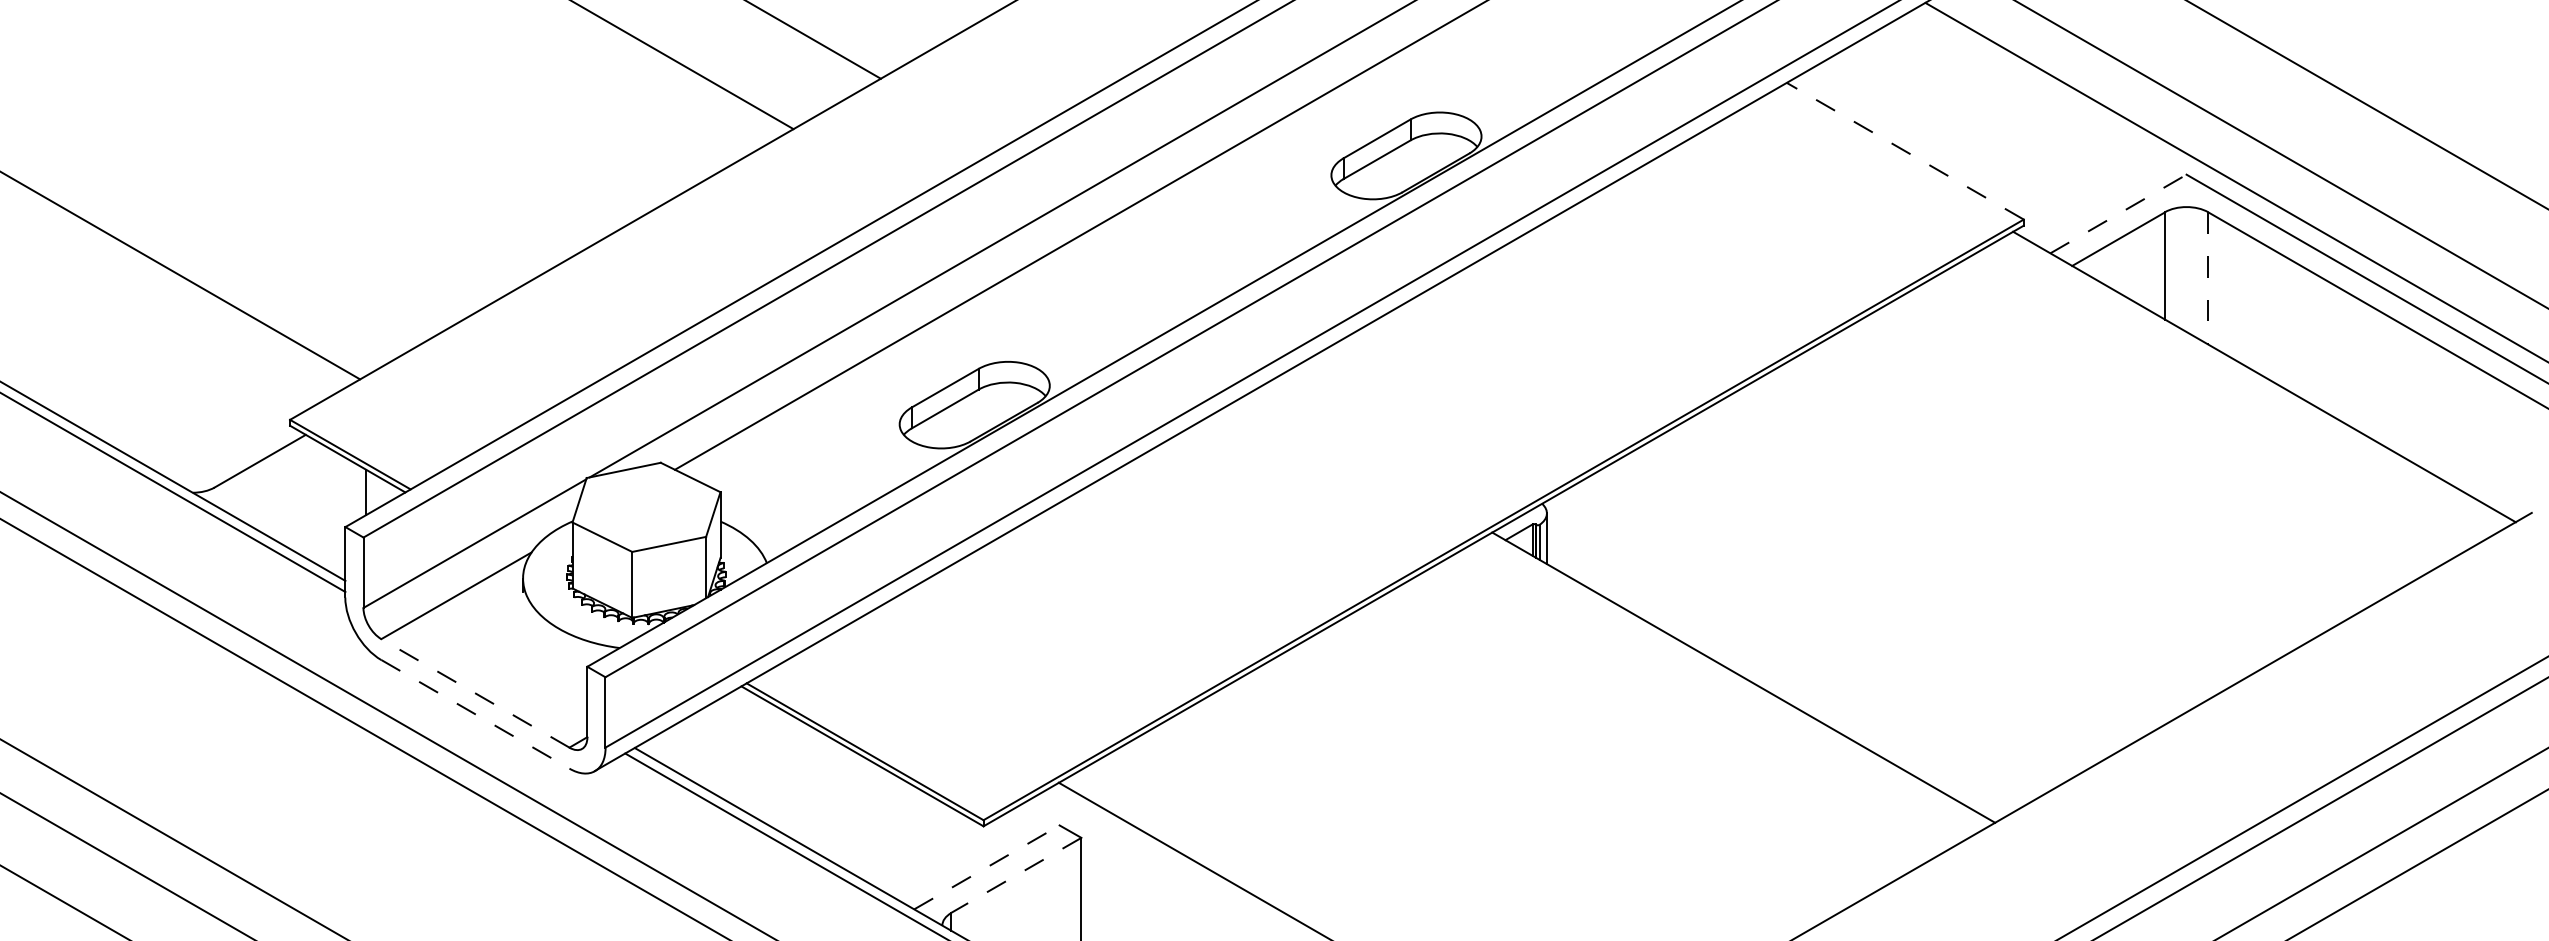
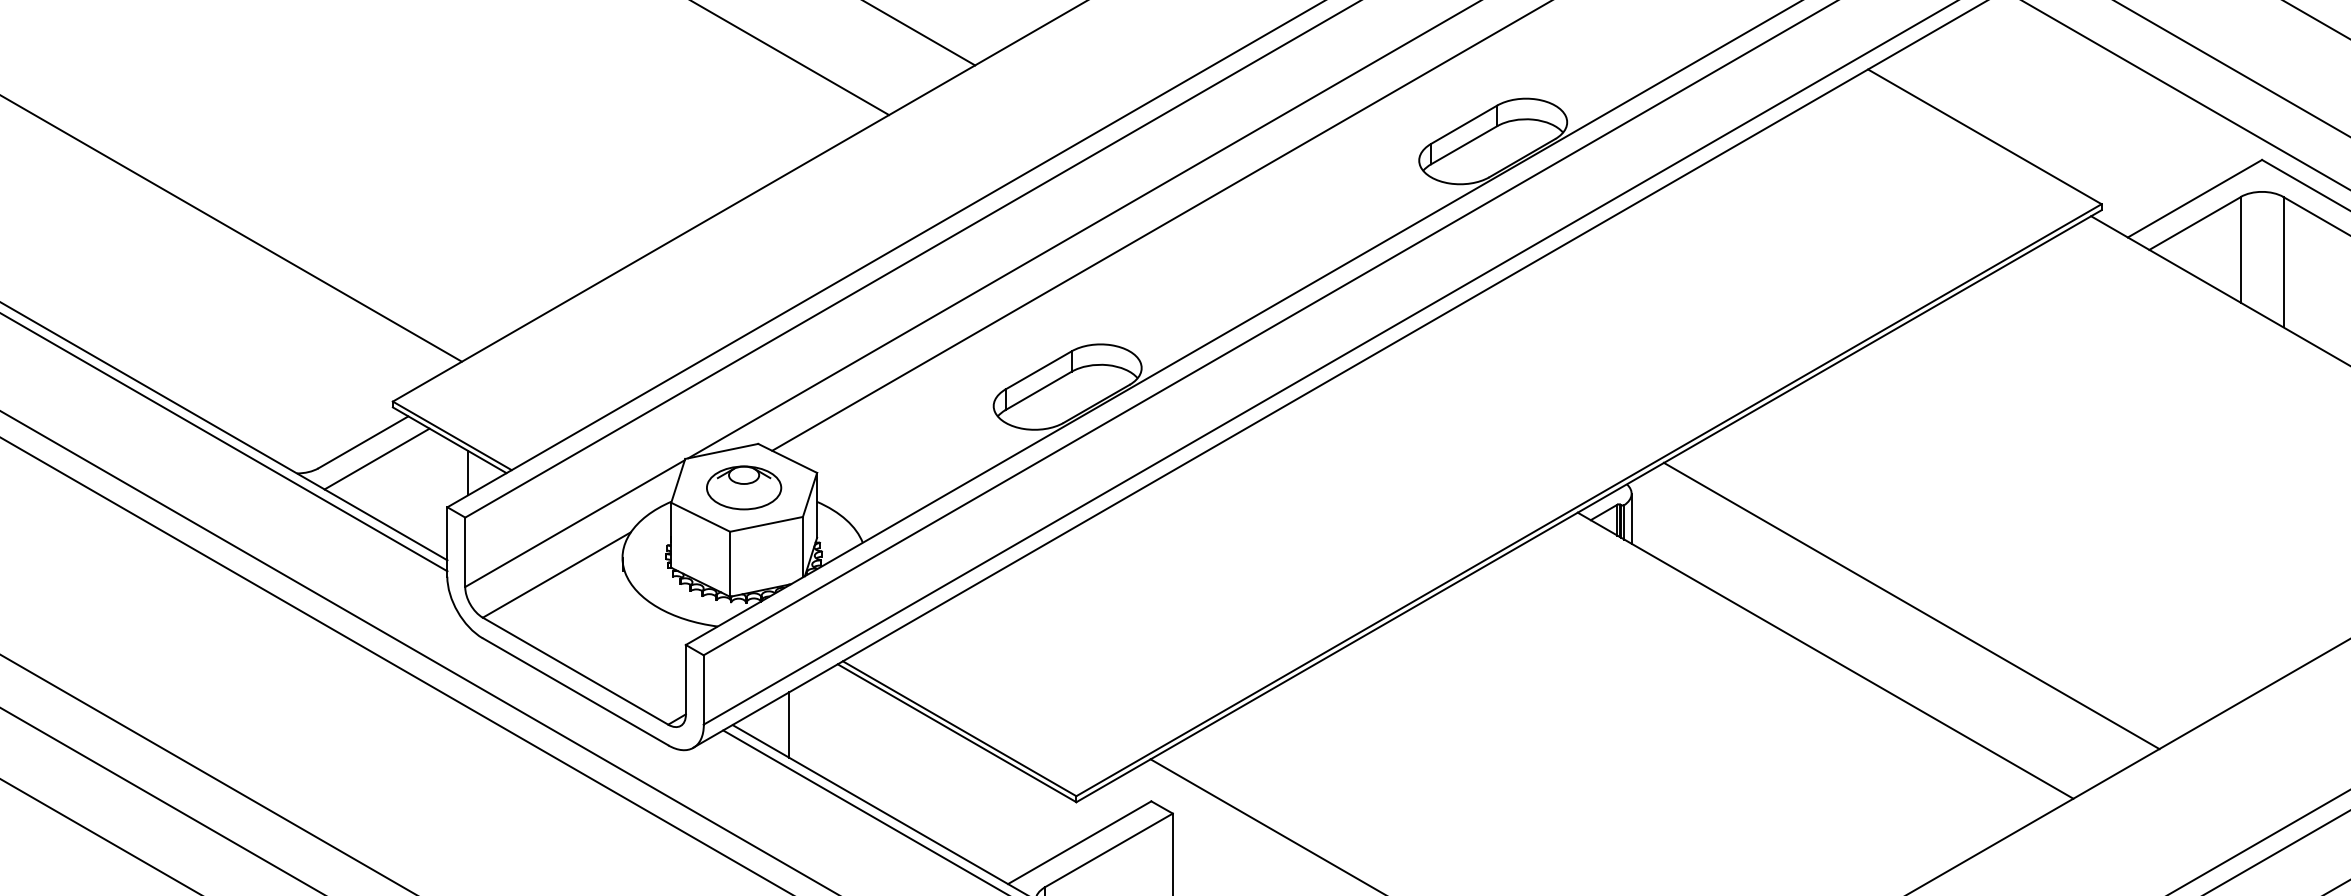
line: (1905, 151) -> (1985, 137), dashed -> solid
line: (2118, 214) -> (2194, 199), dashed -> solid
line: (2208, 278) -> (2283, 262), dashed -> solid
line: (273, 478) -> (376, 459), added
part: (645, 507) -> (743, 487), added
line: (1830, 626) -> (1911, 605), added
line: (475, 693) -> (575, 671), dashed -> solid
line: (475, 714) -> (575, 692), dashed -> solid
line: (692, 747) -> (789, 724), added
line: (986, 867) -> (1079, 842), dashed -> solid
line: (1015, 875) -> (1107, 850), dashed -> solid

